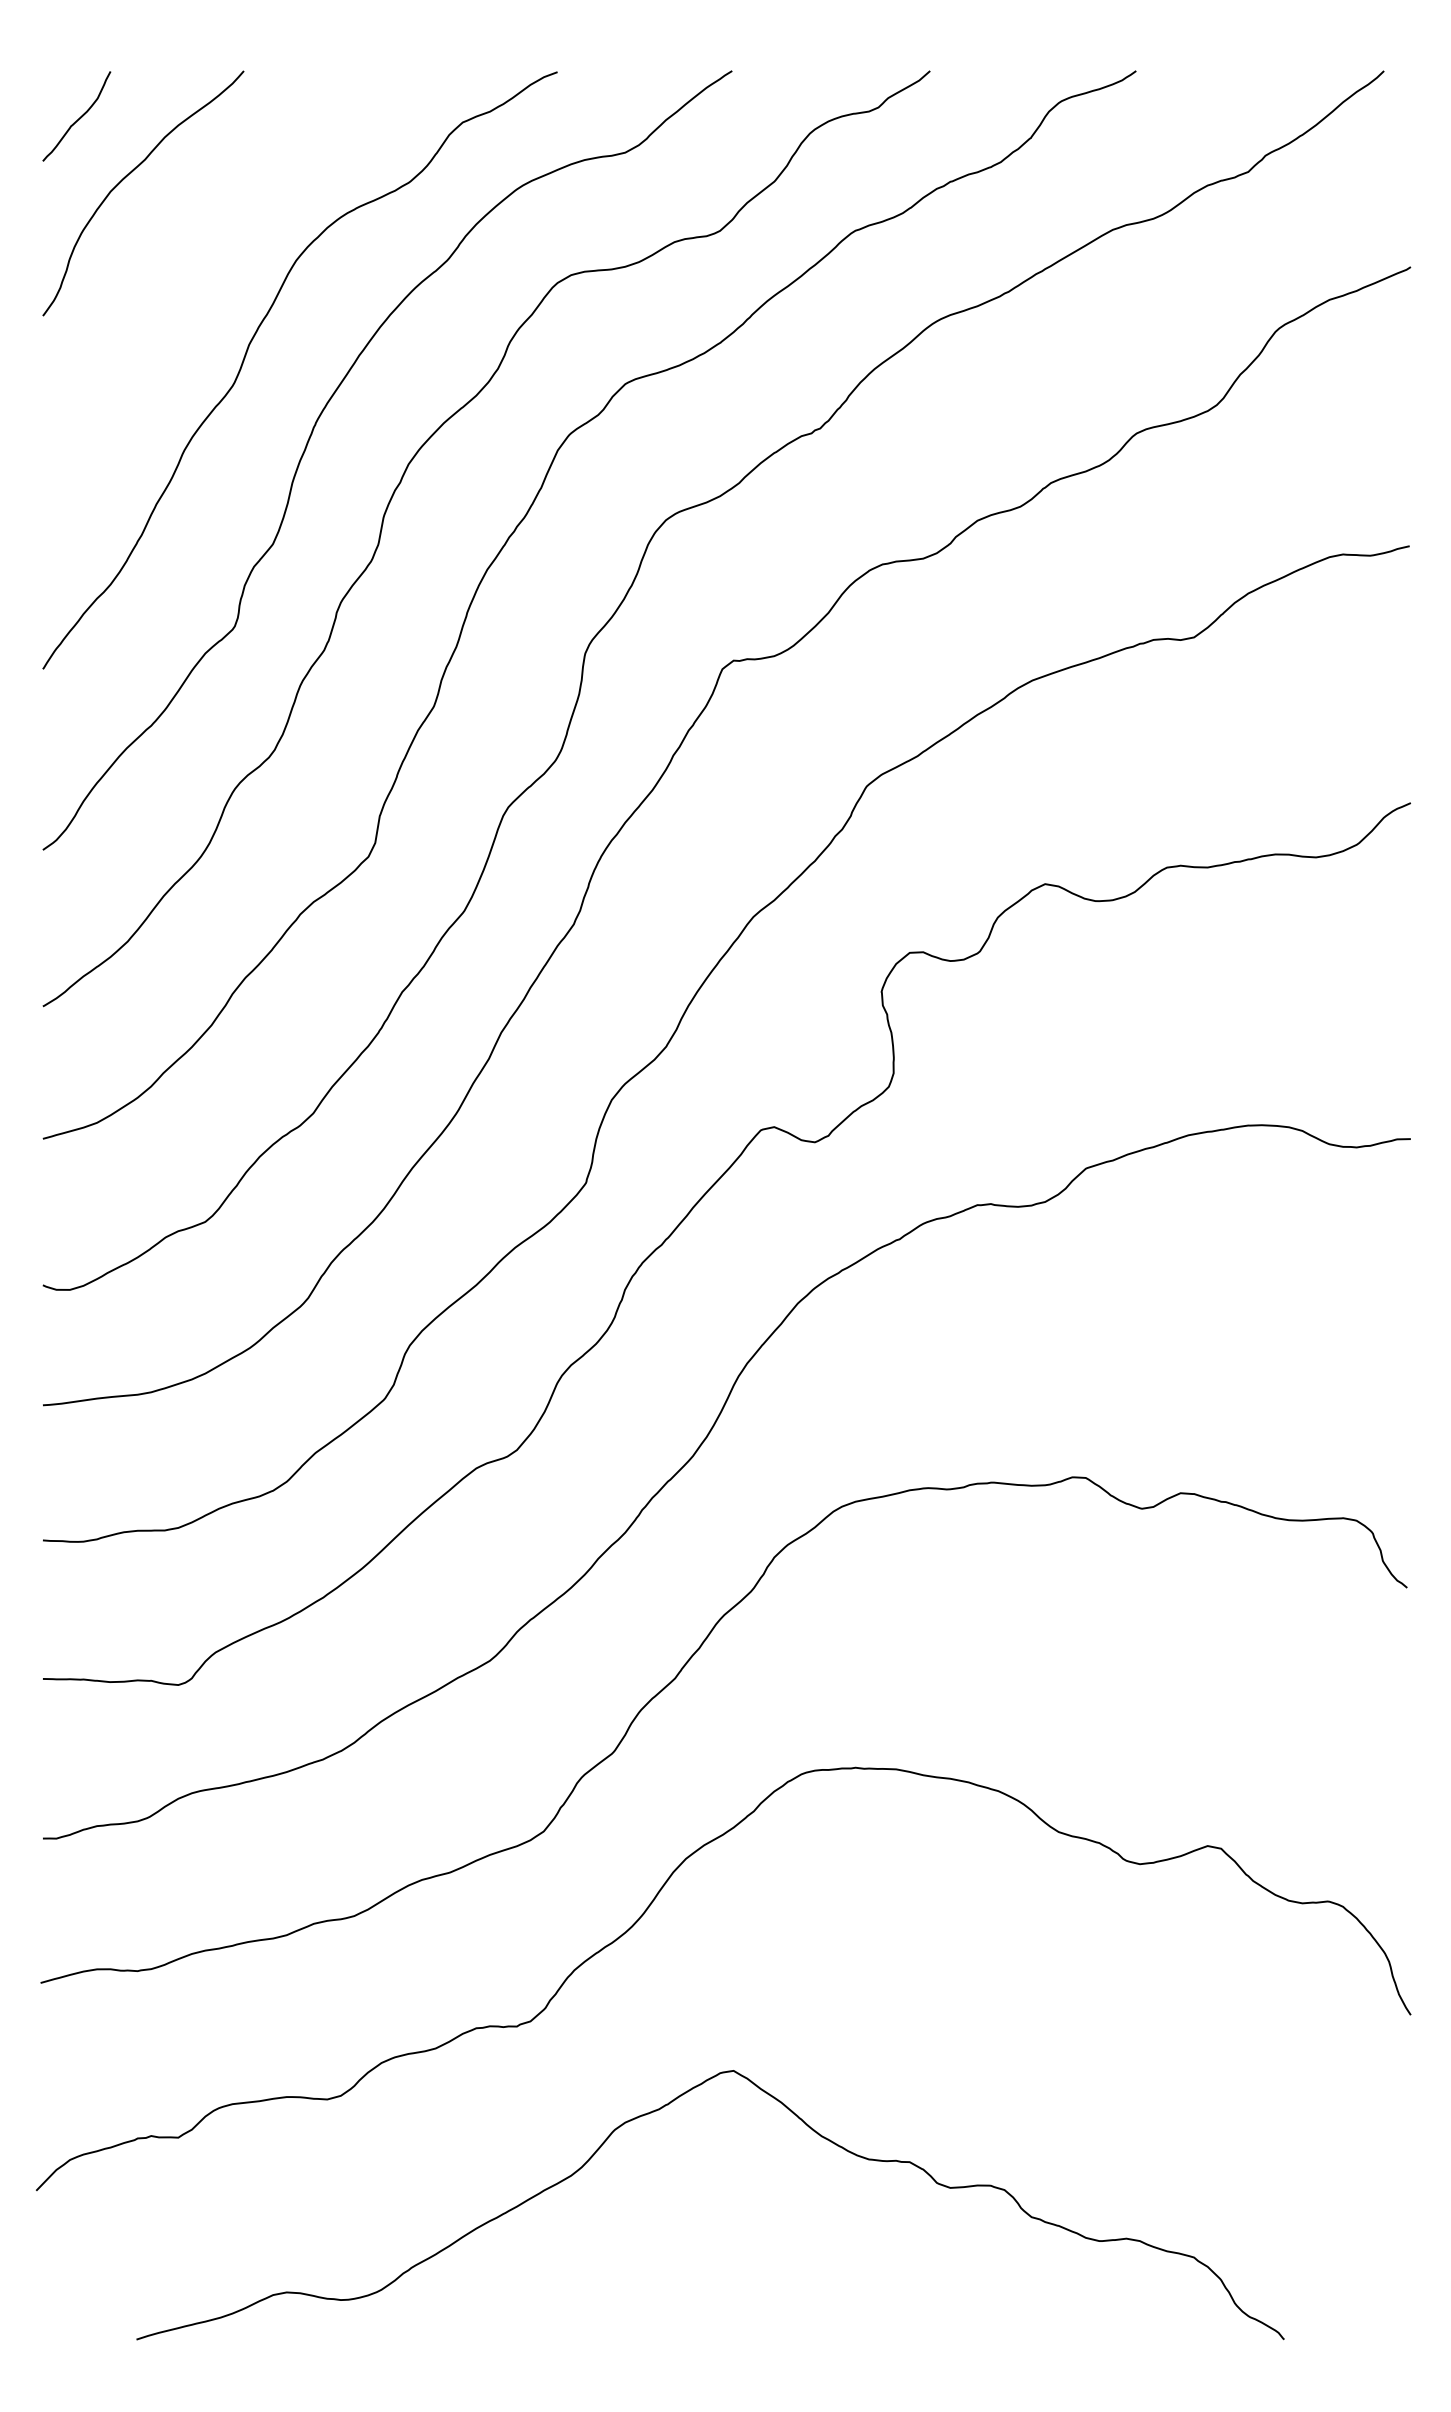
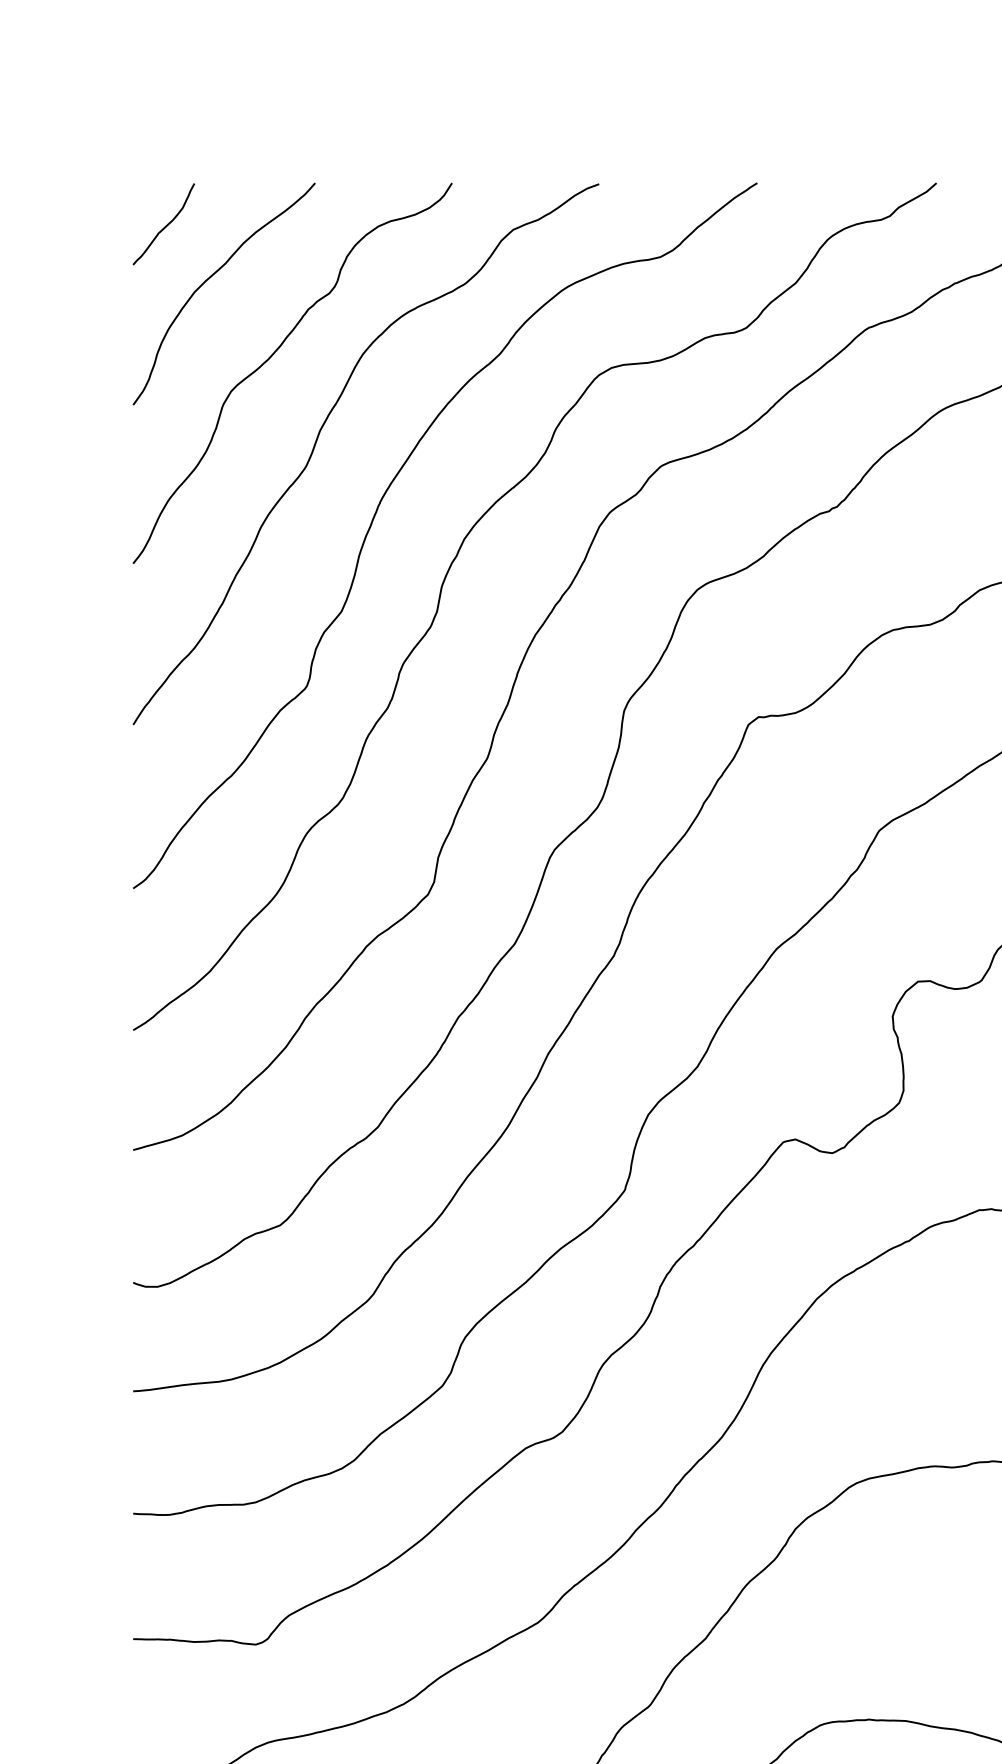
curve: (198, 260) -> (274, 354), added

